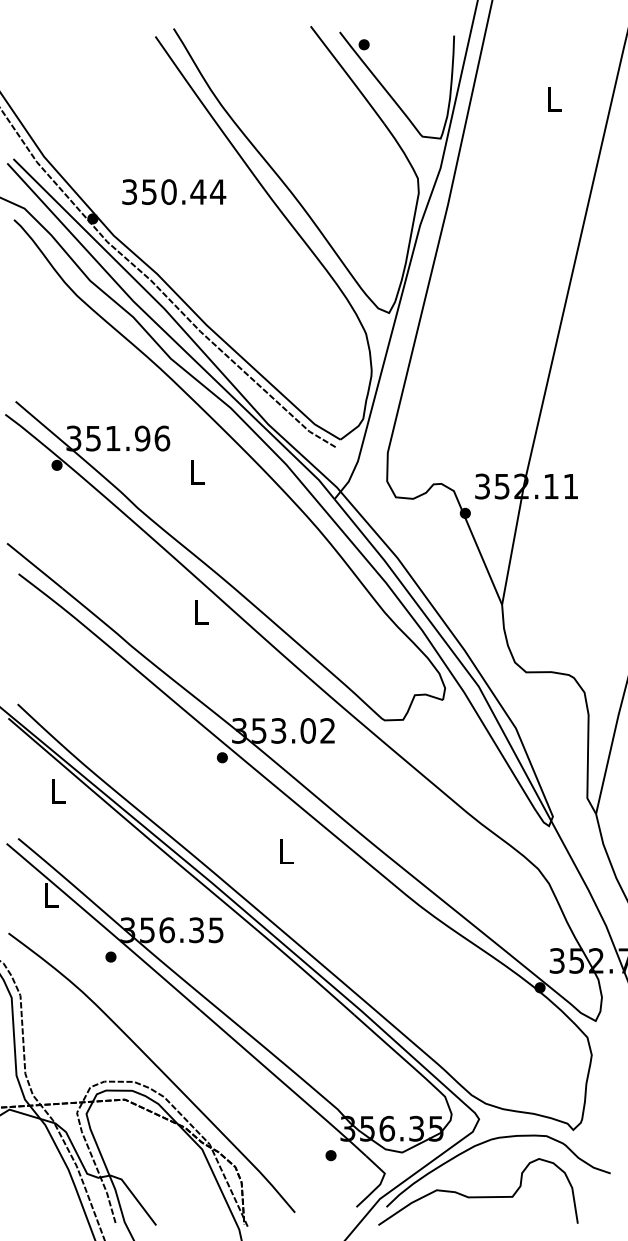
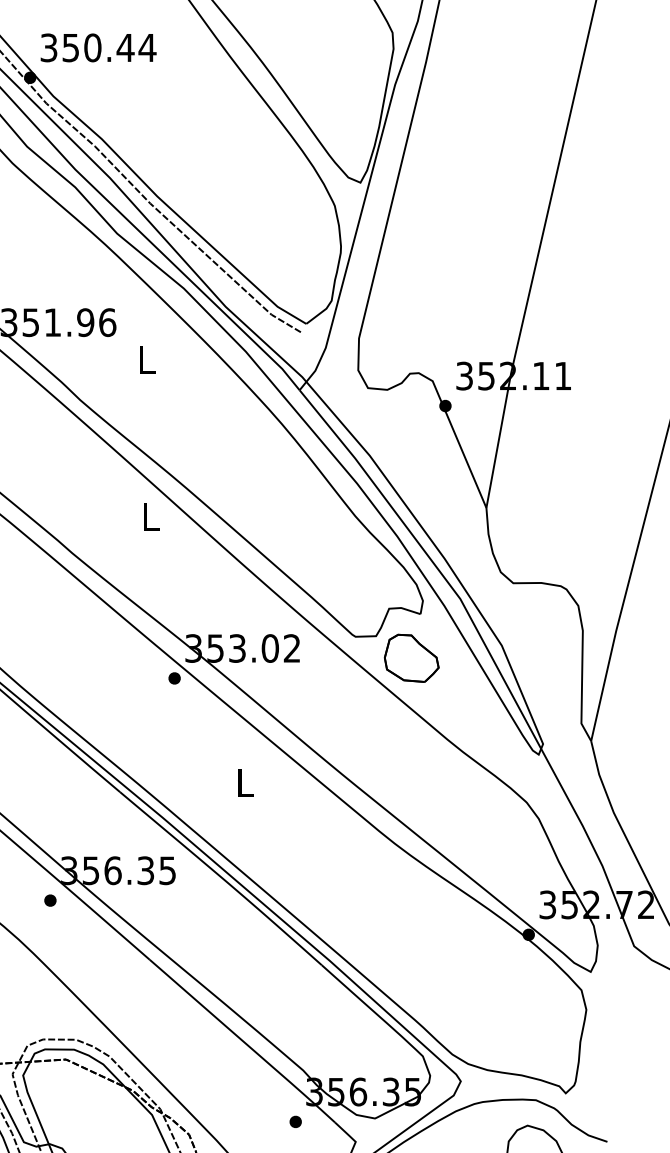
text: (174, 191) -> (98, 47), moved
part: (435, 739) -> (412, 658), added

